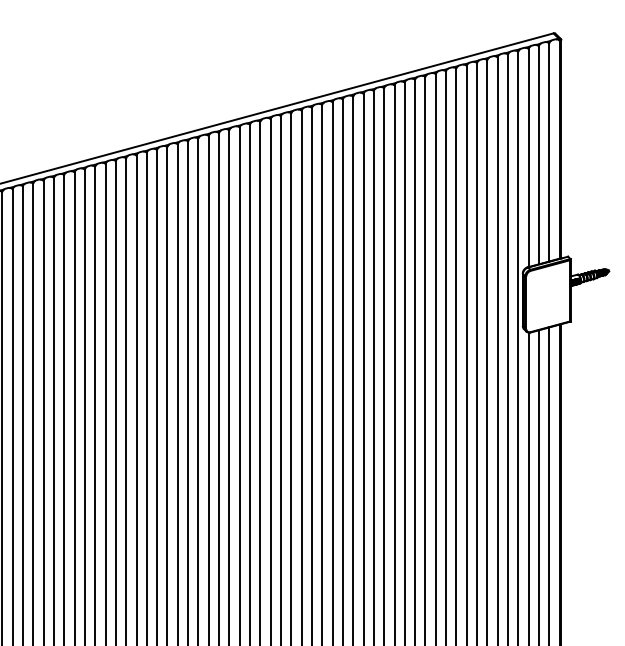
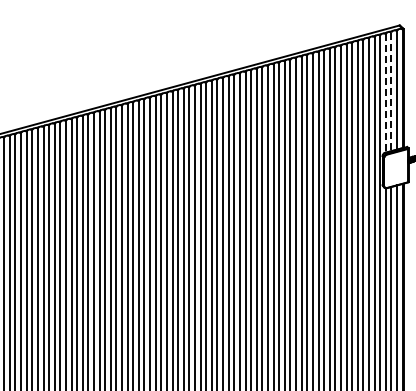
line: (539, 156) -> (391, 92), solid -> dashed
line: (528, 158) -> (385, 93), solid -> dashed

